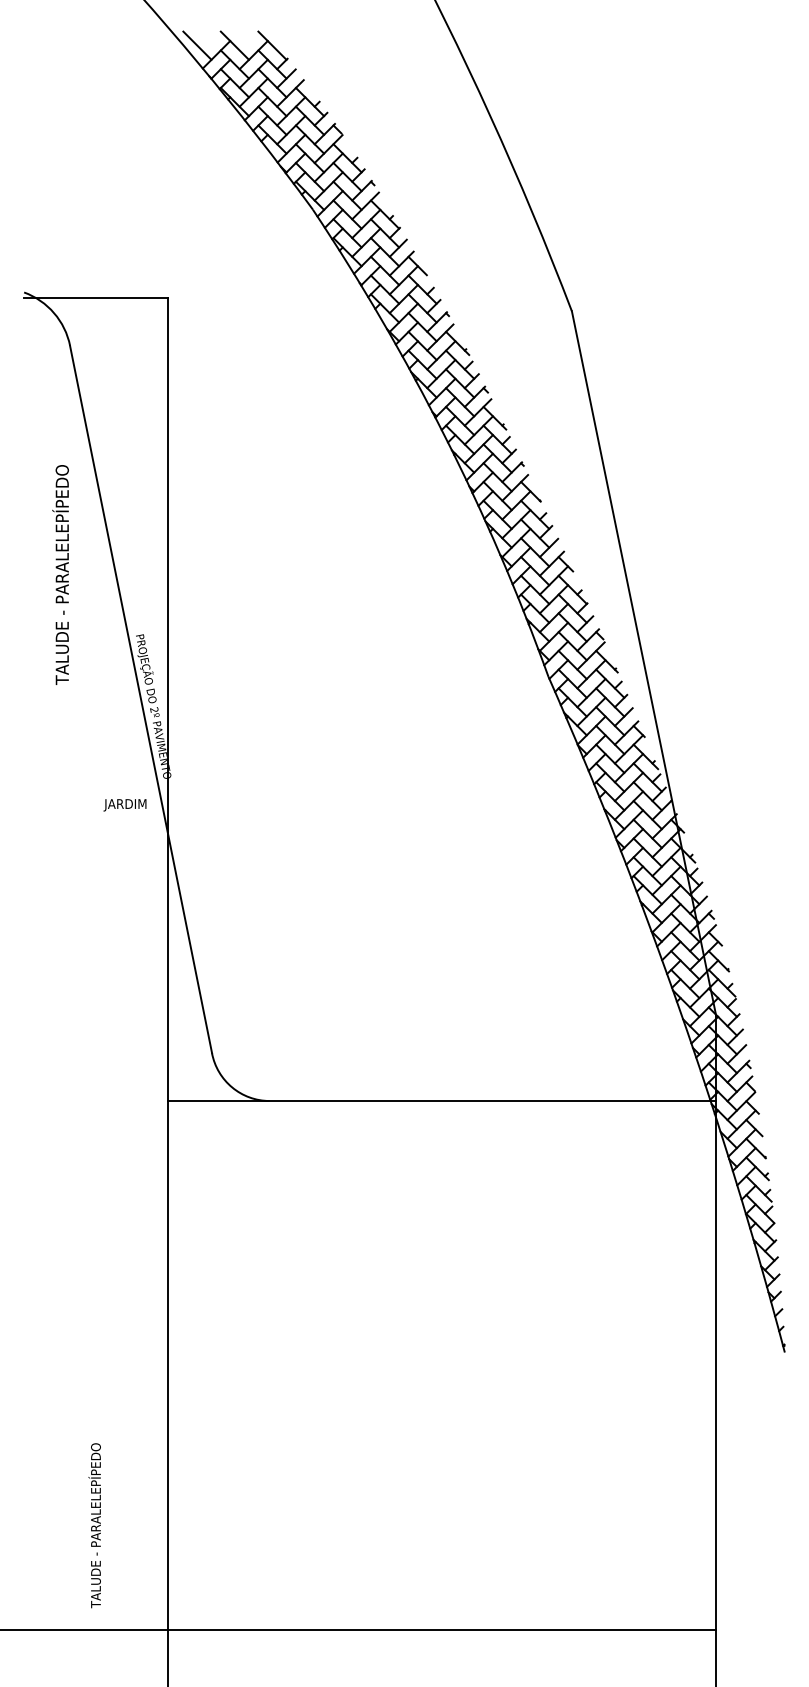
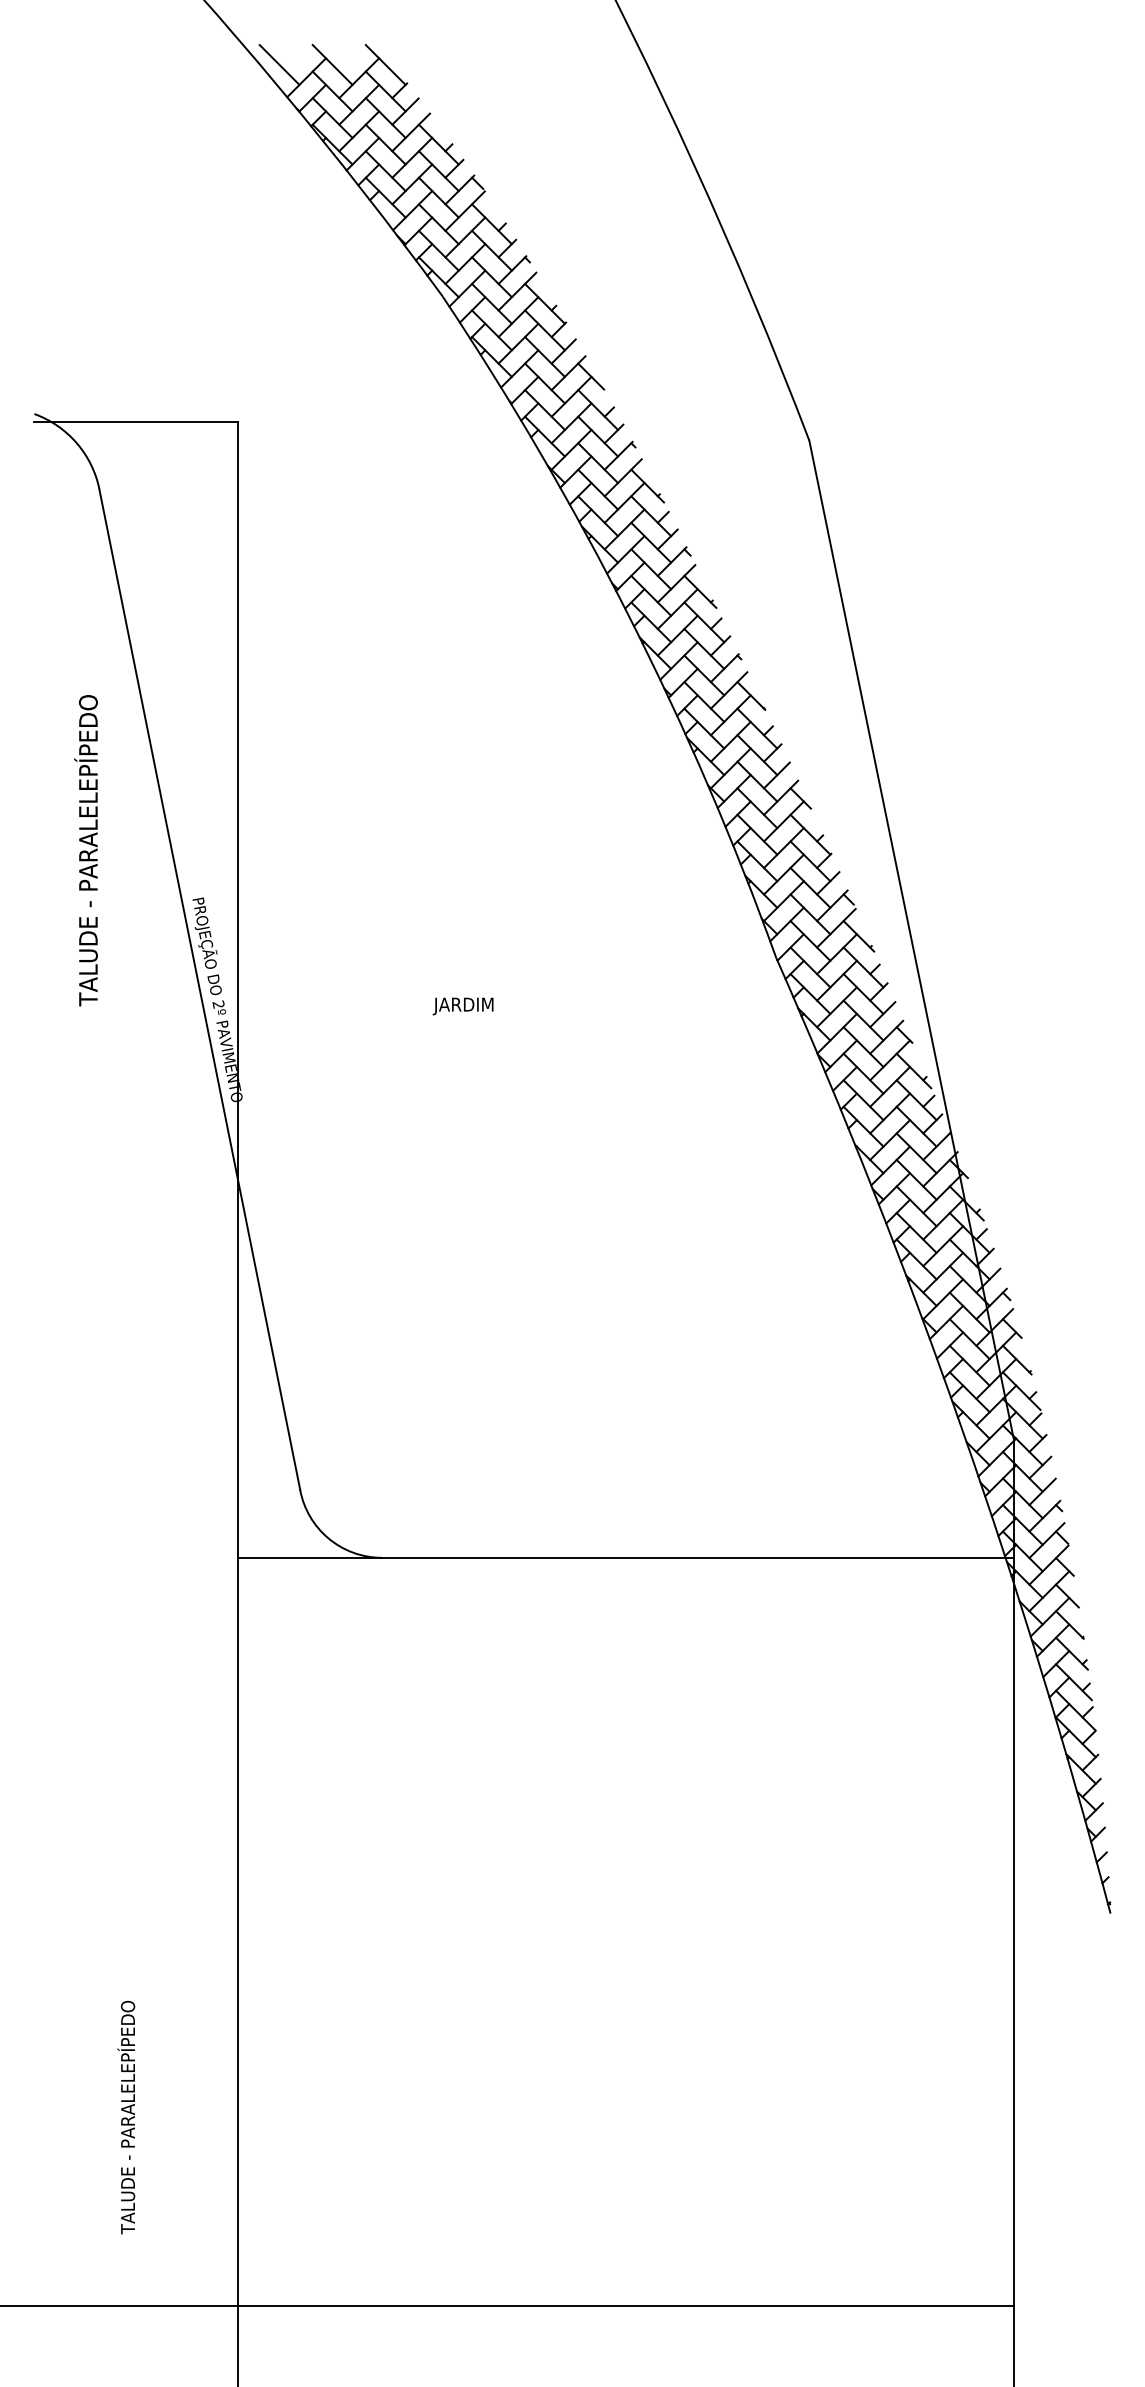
text: (60, 574) -> (85, 850), moved
text: (124, 805) -> (462, 1006), moved
text: (94, 1525) -> (126, 2117), moved

